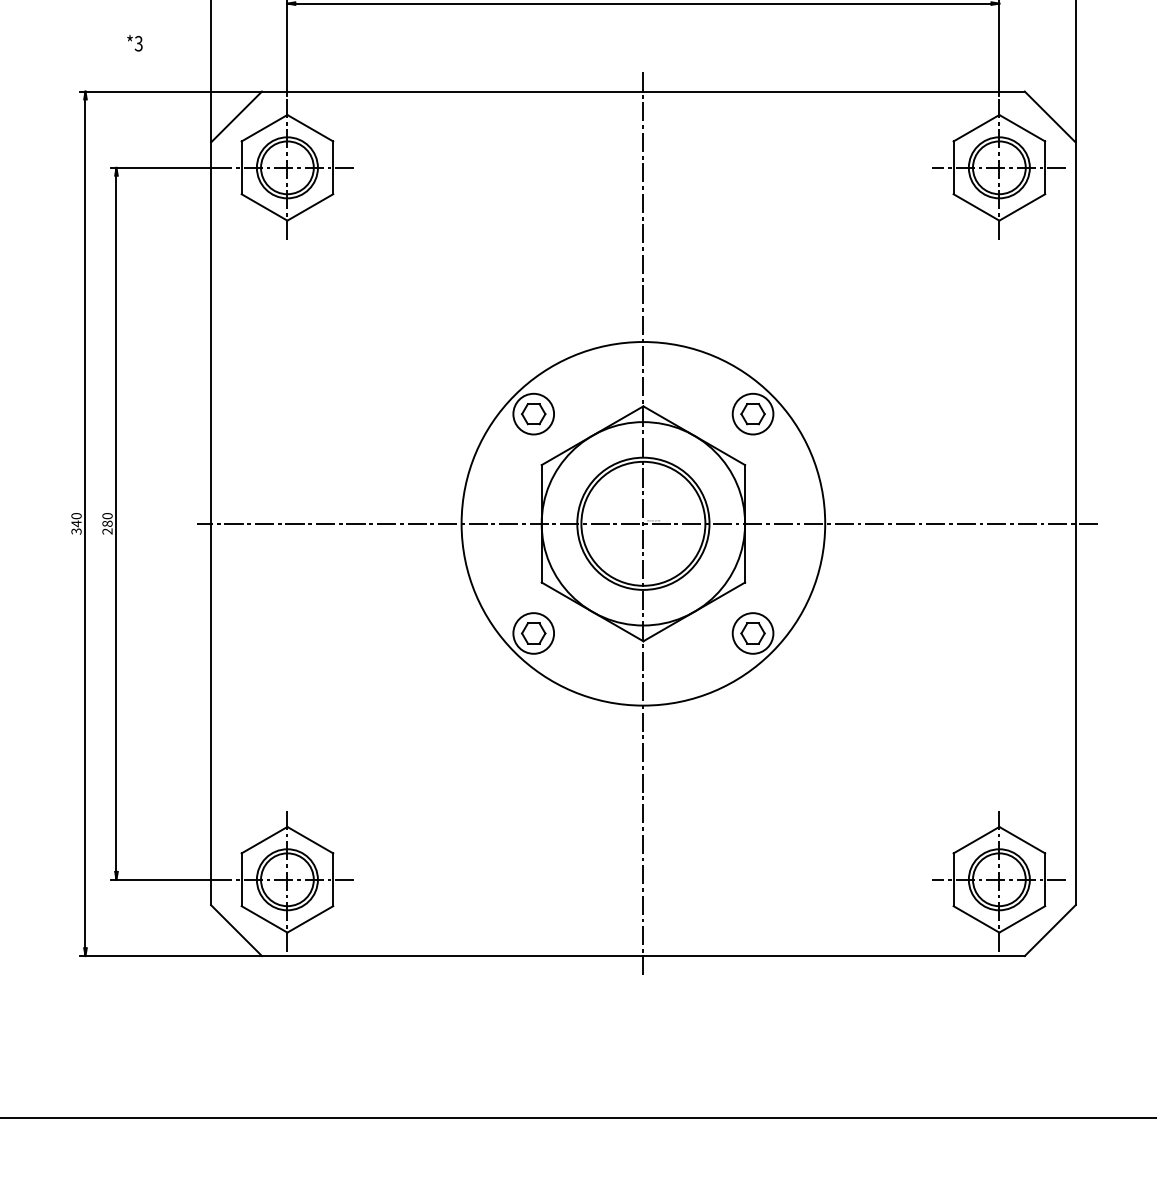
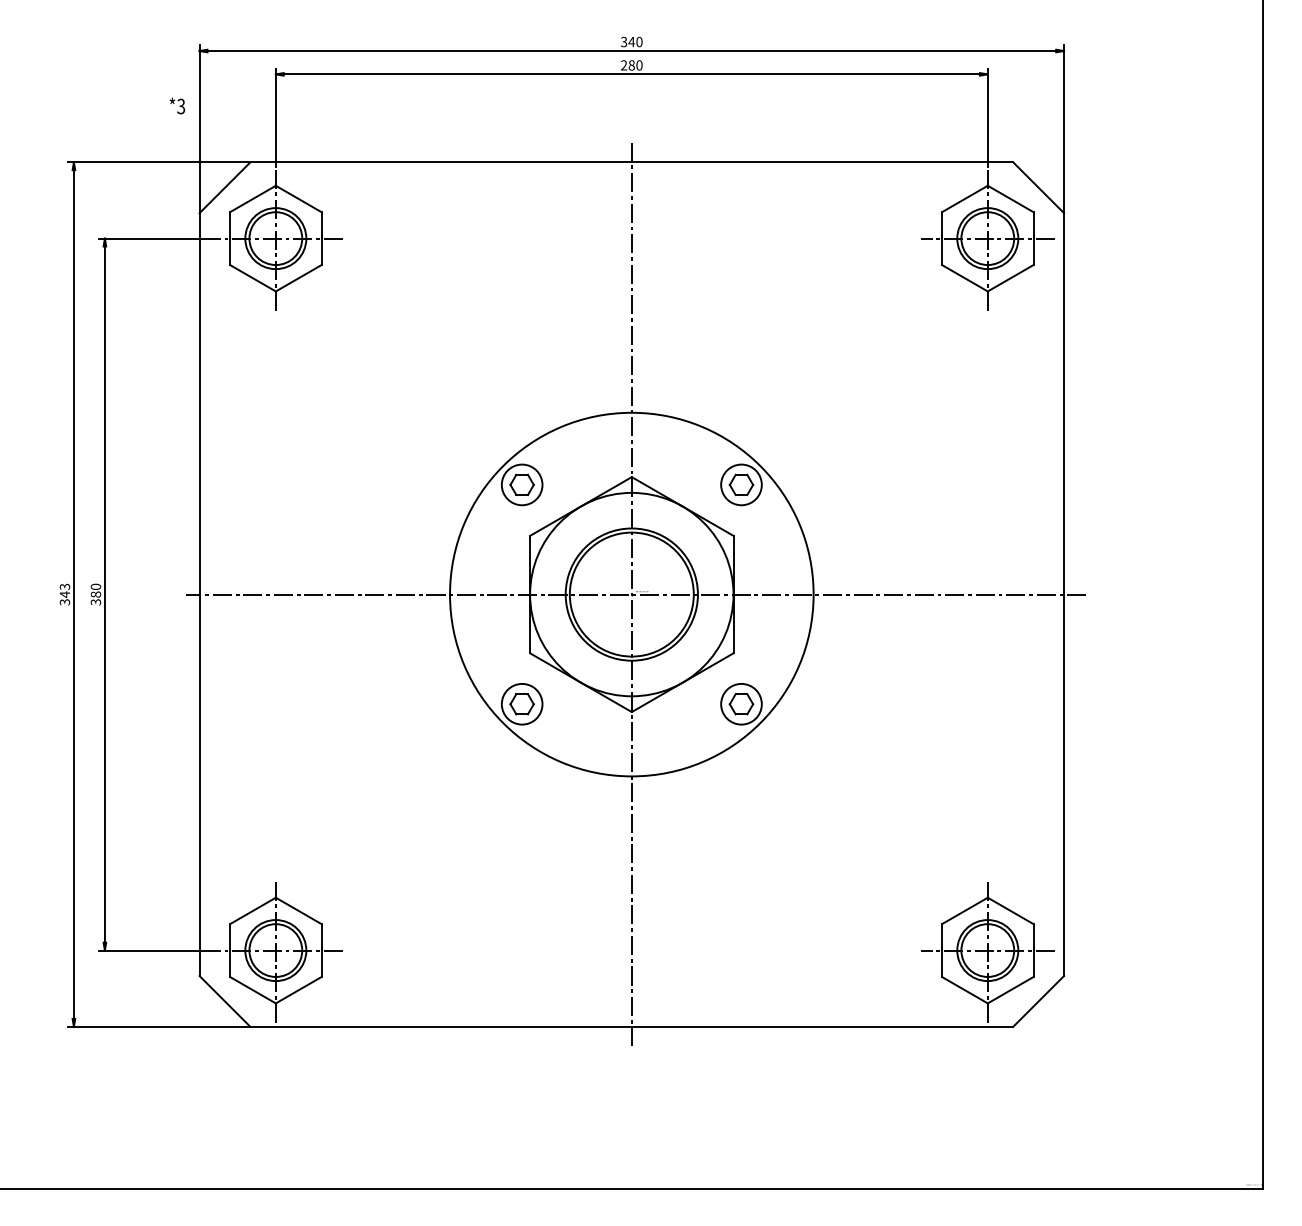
text: (135, 42) -> (177, 105), moved
text: (76, 515) -> (64, 586), 340 -> 343
text: (108, 531) -> (96, 602), 280 -> 380

